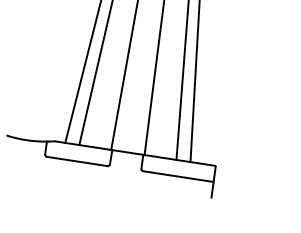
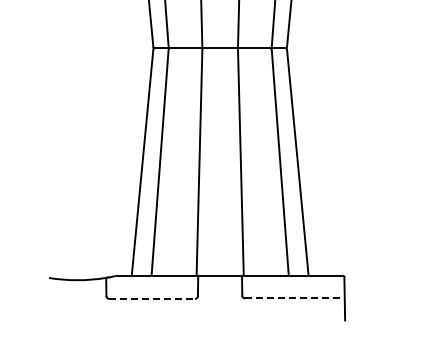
line: (77, 161) -> (152, 298), solid -> dashed
line: (178, 176) -> (294, 298), solid -> dashed

